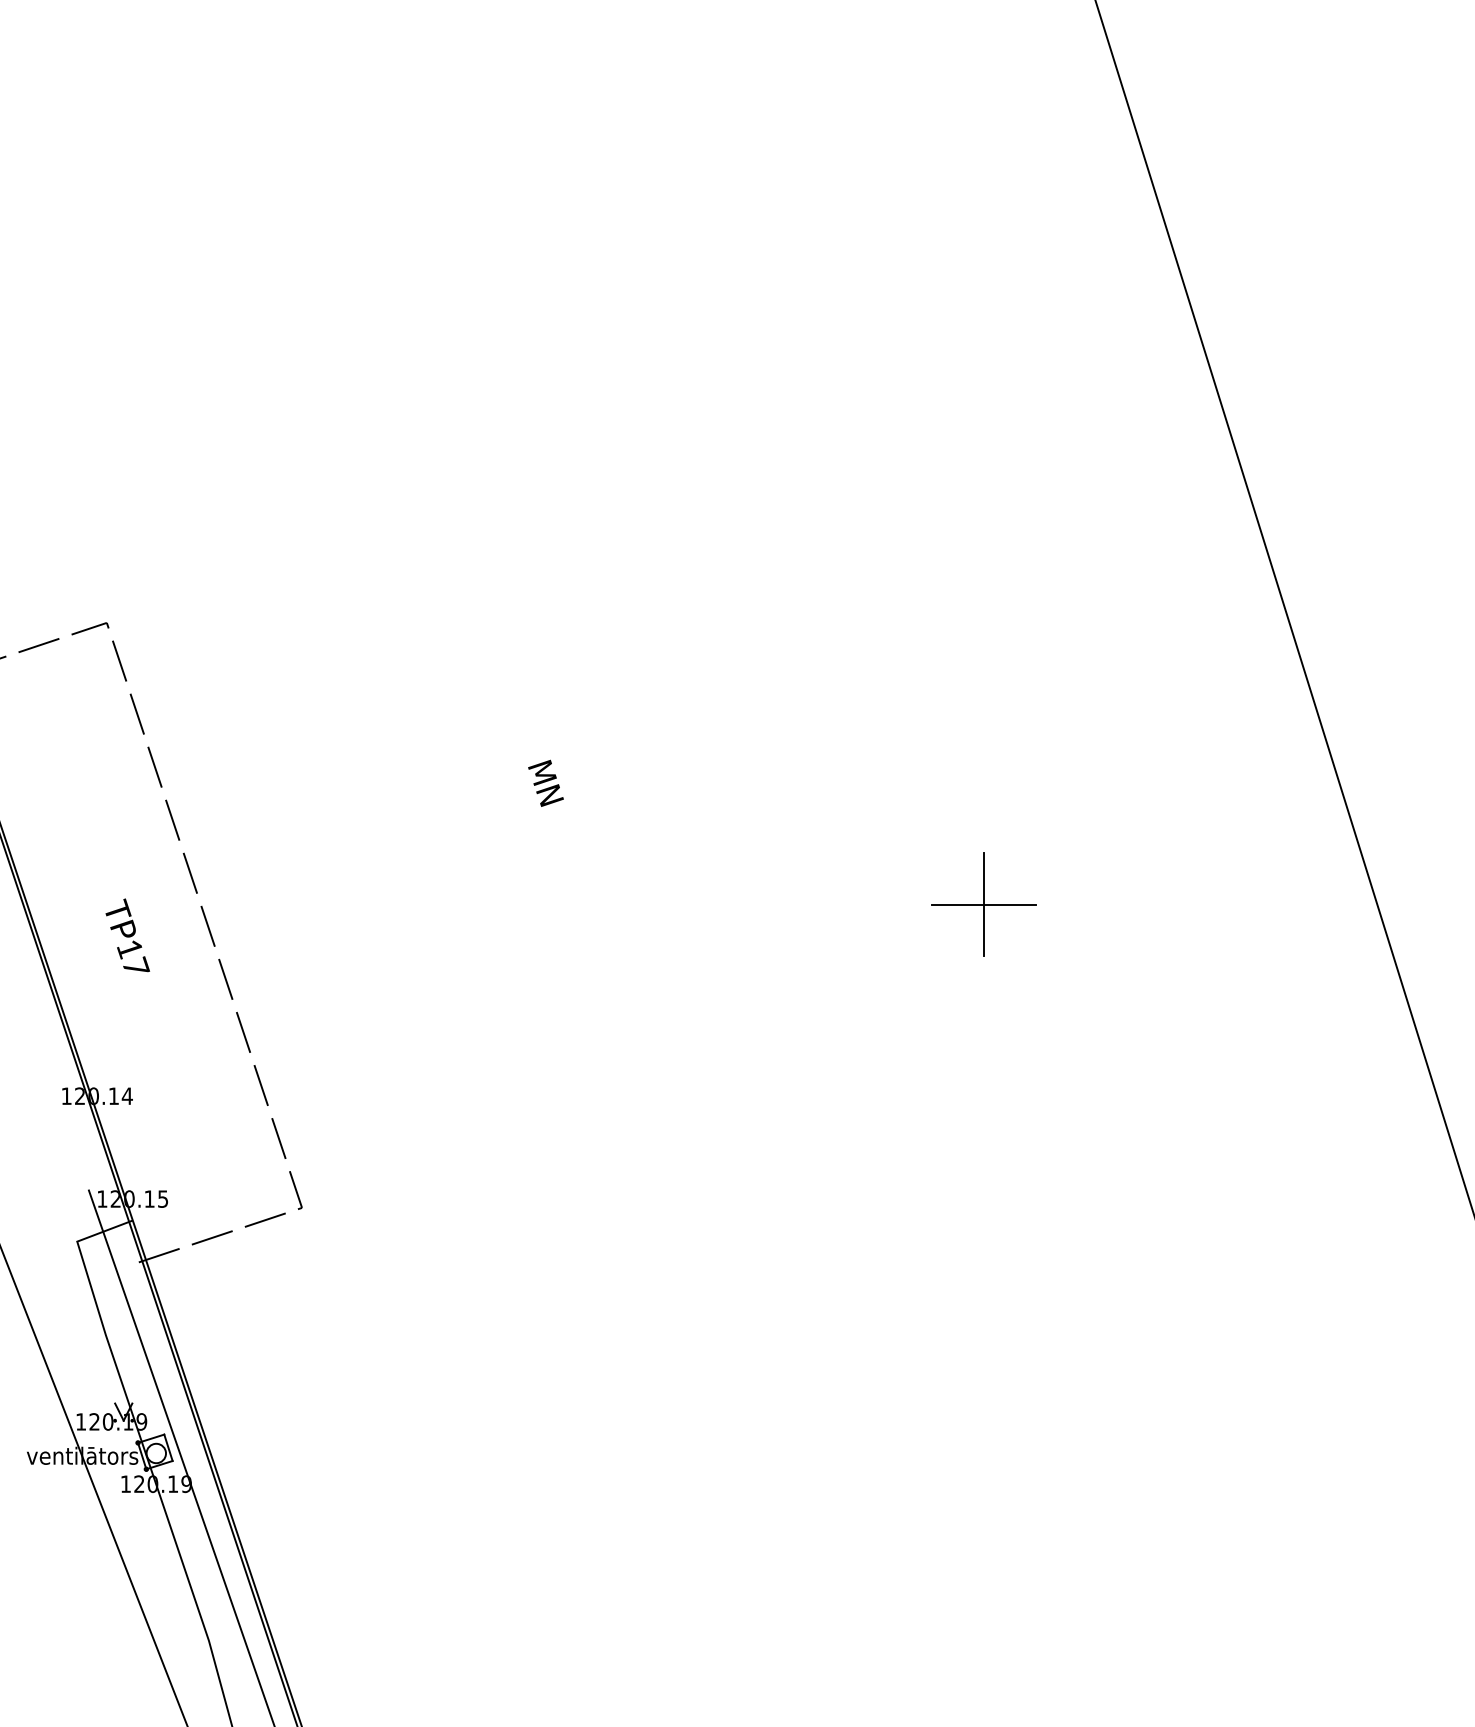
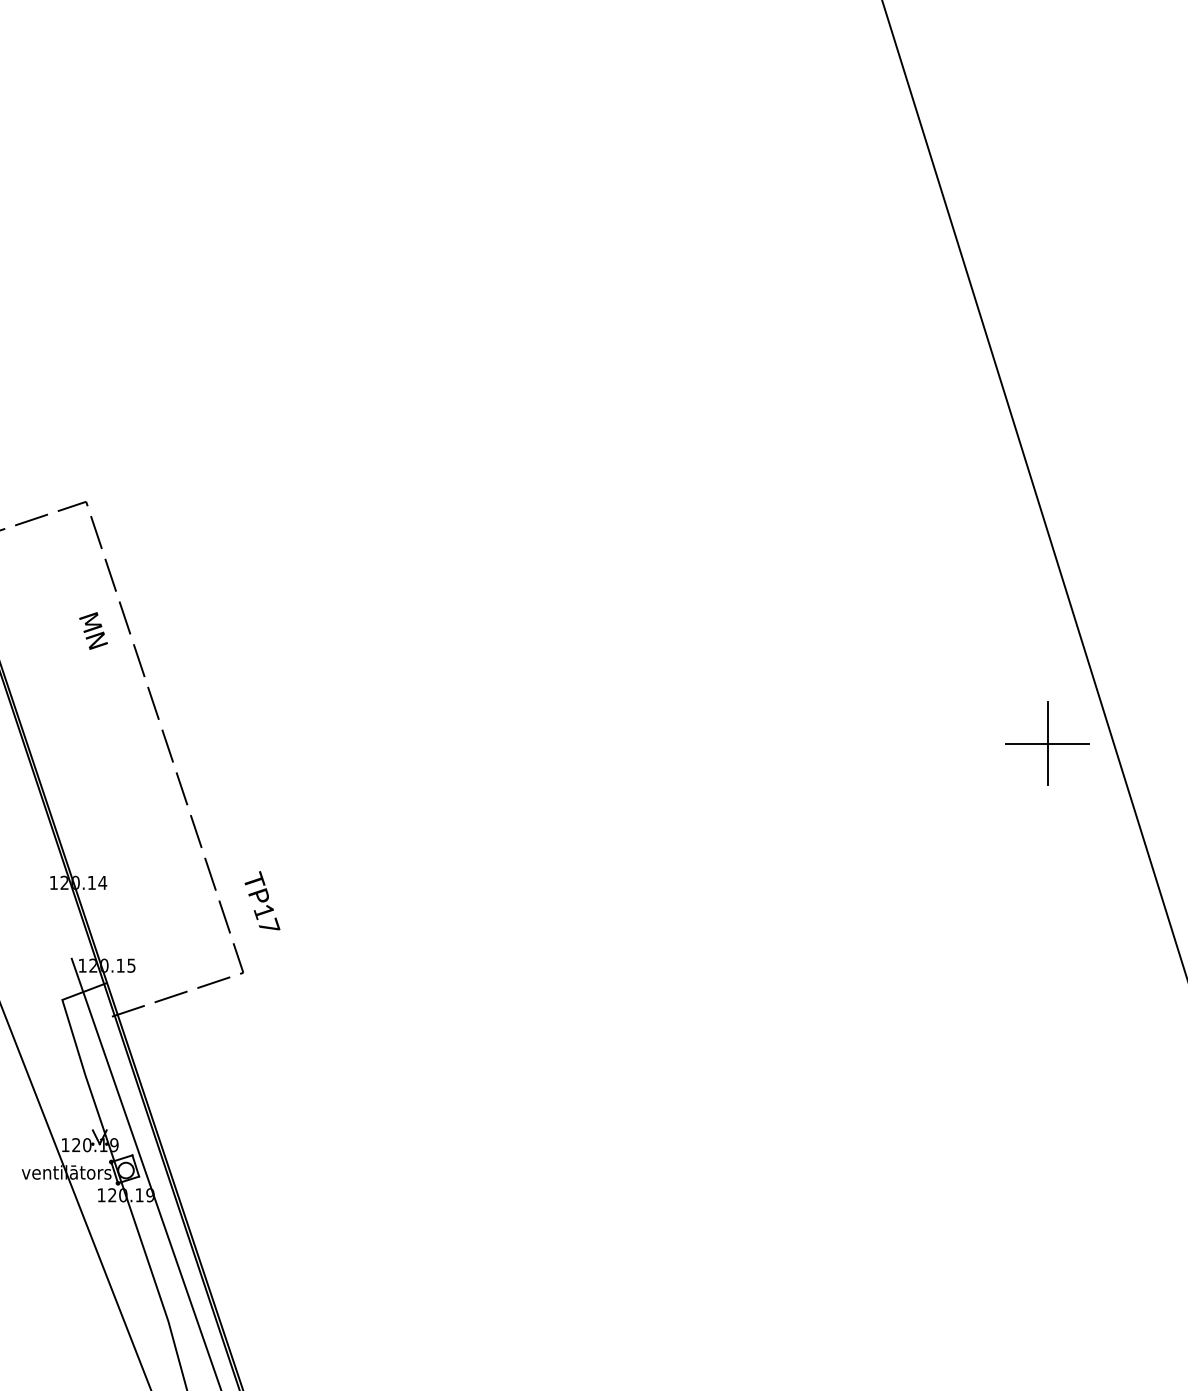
text: (545, 782) -> (93, 630), moved
part: (983, 904) -> (1047, 743), moved
text: (127, 935) -> (262, 900), moved

